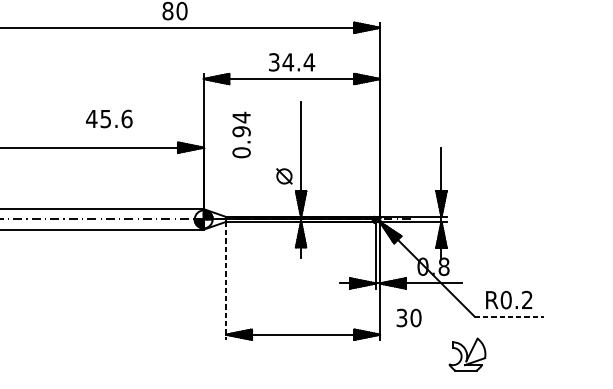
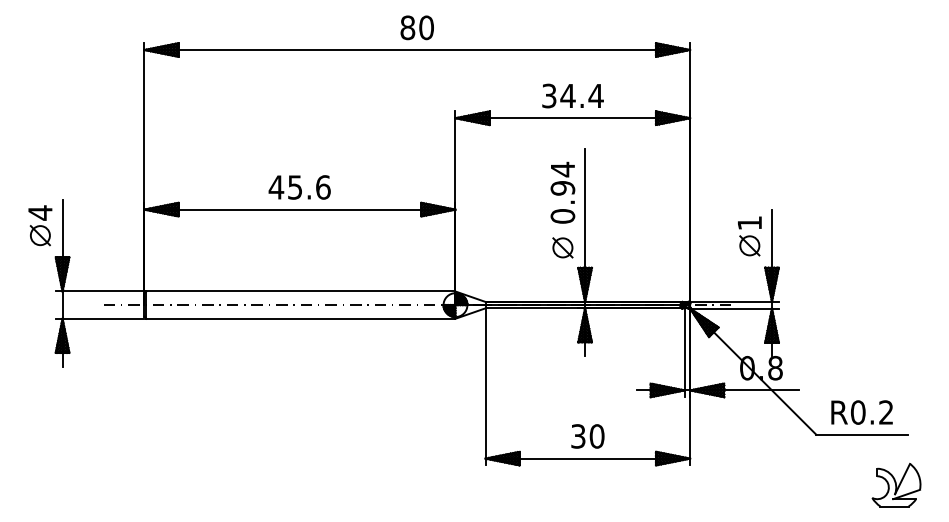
text: (109, 119) -> (299, 187), moved
text: (241, 134) -> (562, 192), moved
part: (424, 167) -> (749, 236), added
line: (226, 280) -> (485, 386), dashed -> solid
line: (509, 316) -> (862, 434), dashed -> solid
text: (408, 318) -> (587, 436), moved
part: (467, 354) -> (896, 484), moved

